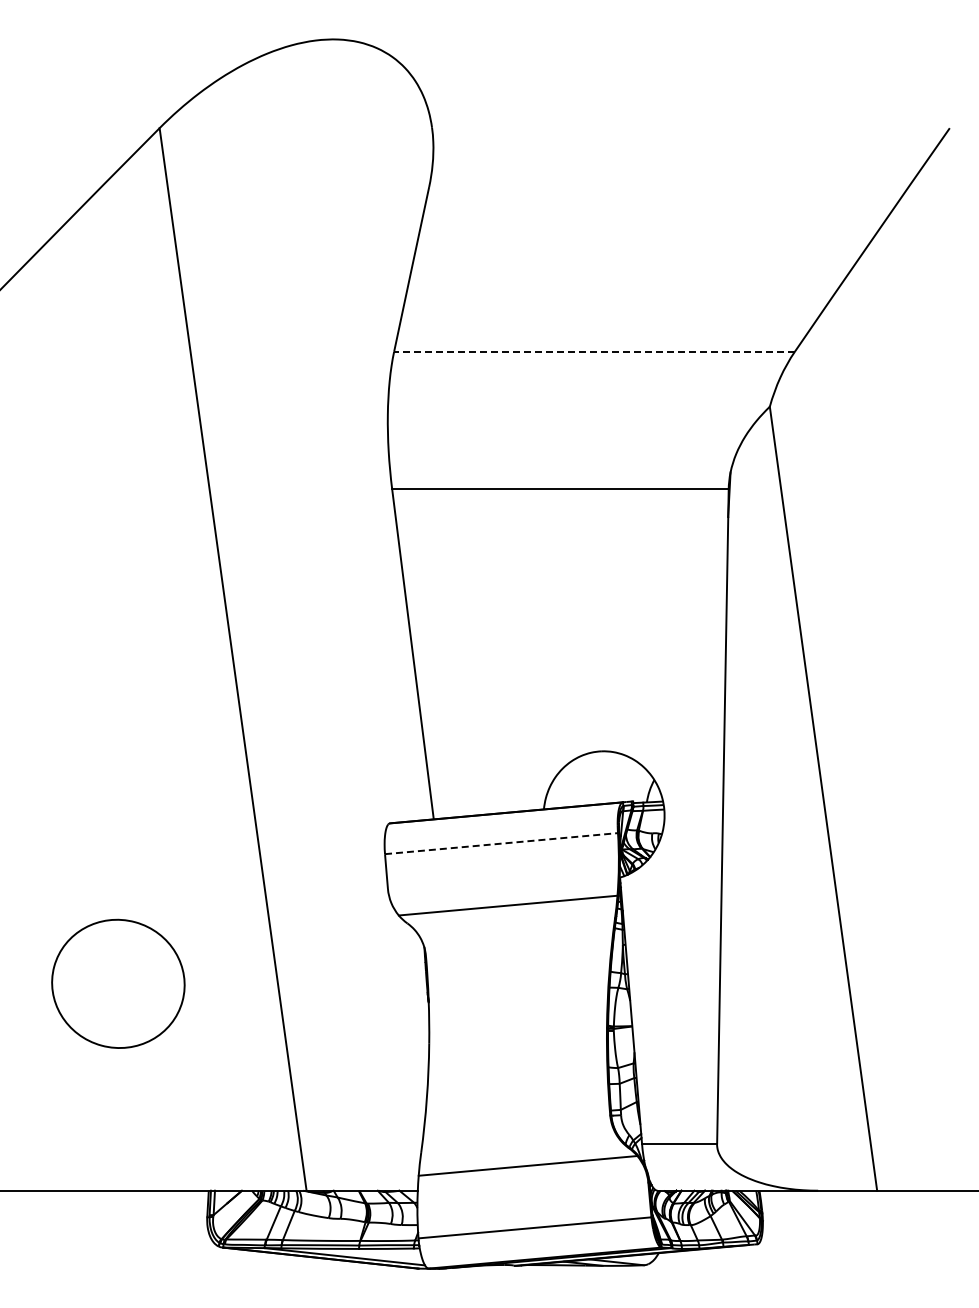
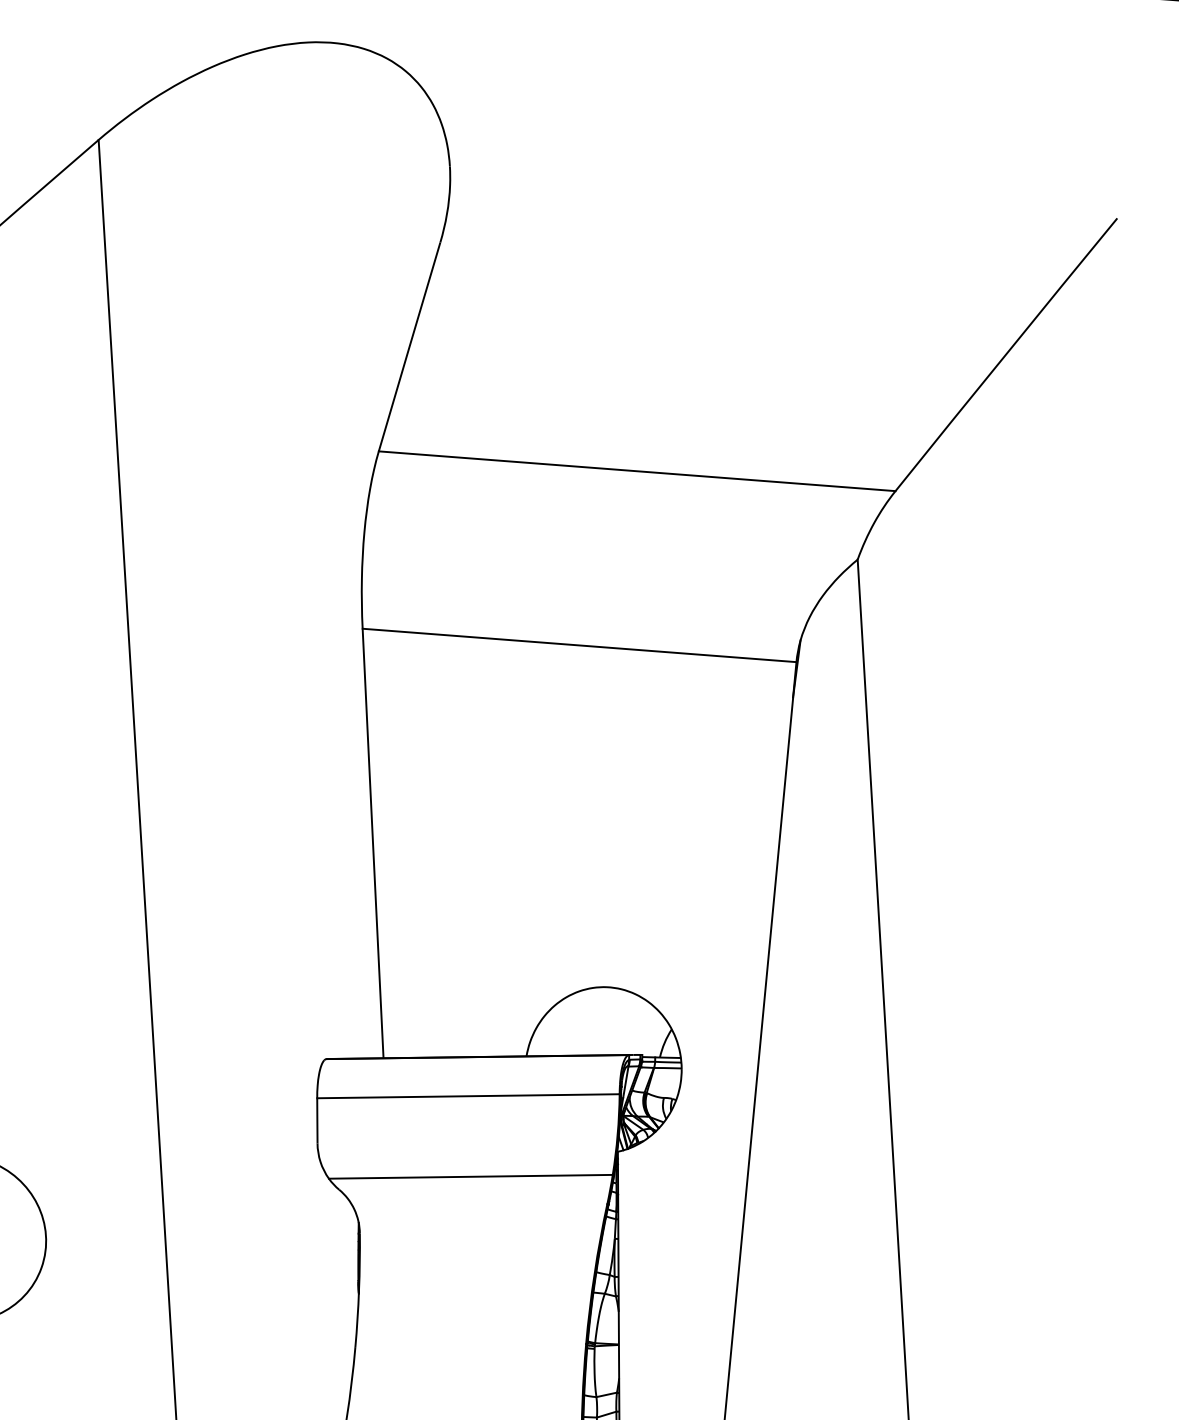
line: (594, 351) -> (637, 471), dashed -> solid
line: (501, 843) -> (468, 1096), dashed -> solid

